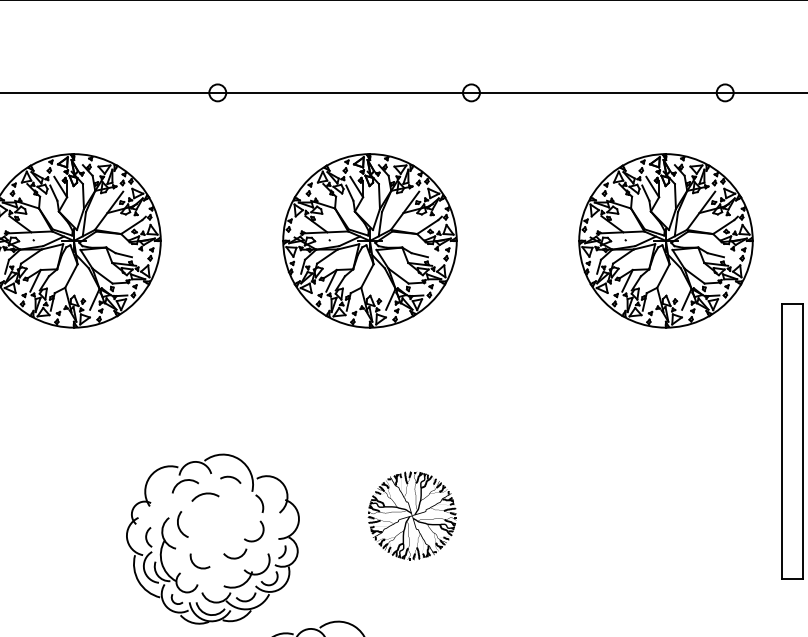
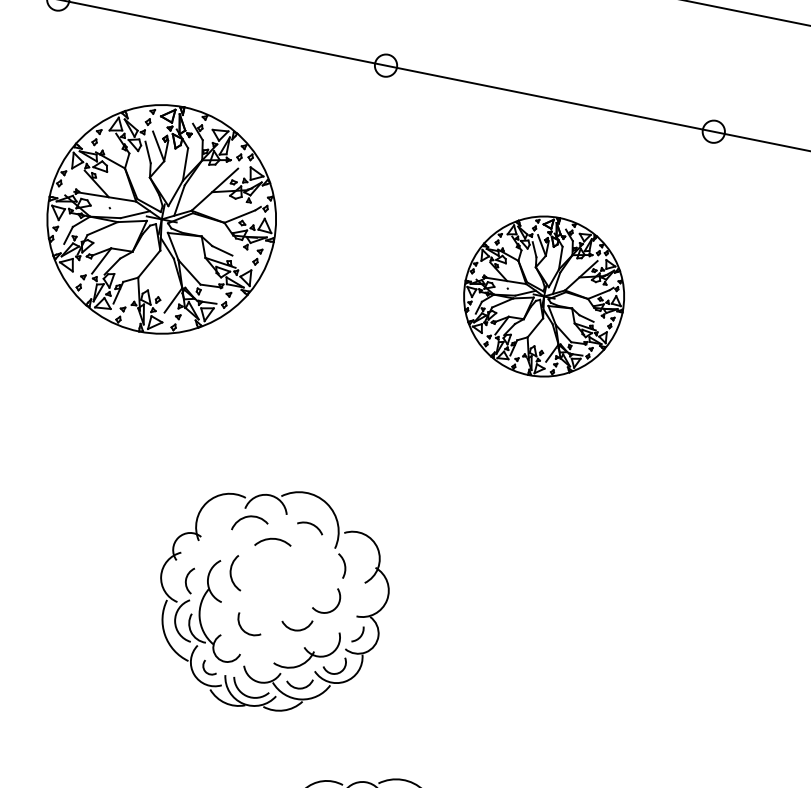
part: (369, 240) -> (543, 295), size x0.7
part: (411, 515) -> (526, 662), removed
part: (223, 553) -> (281, 620), moved

